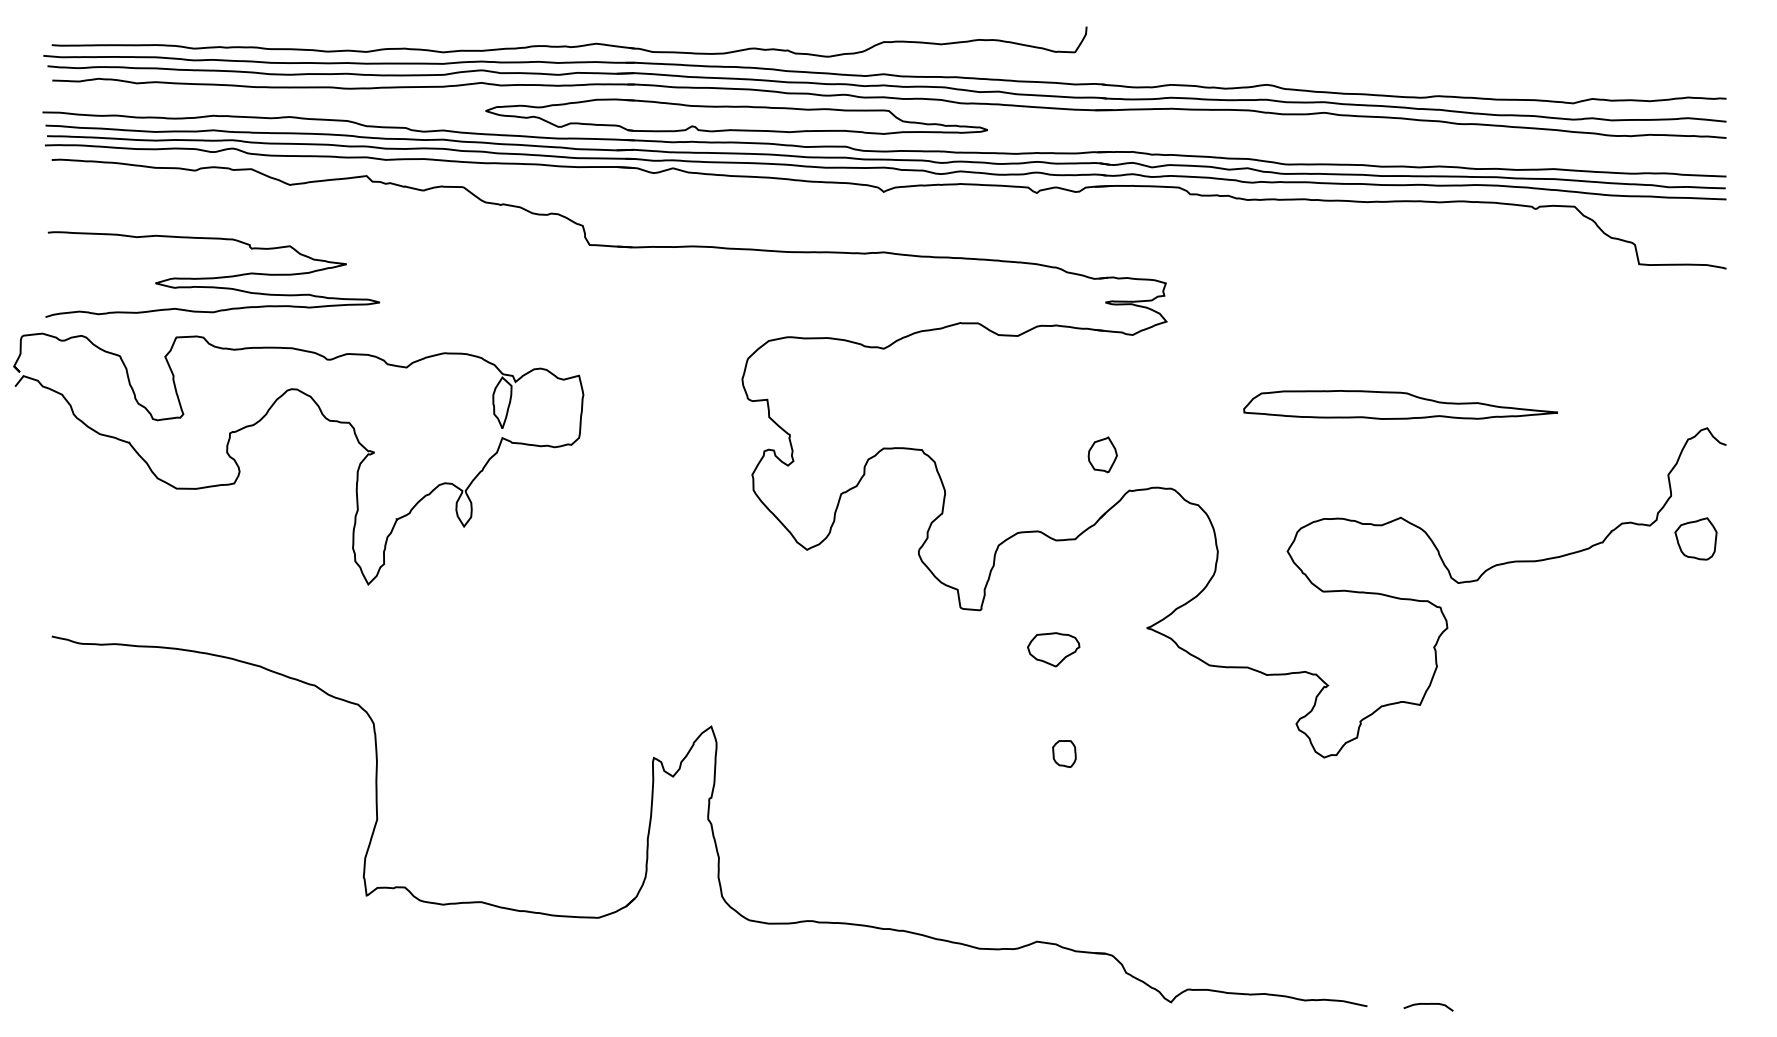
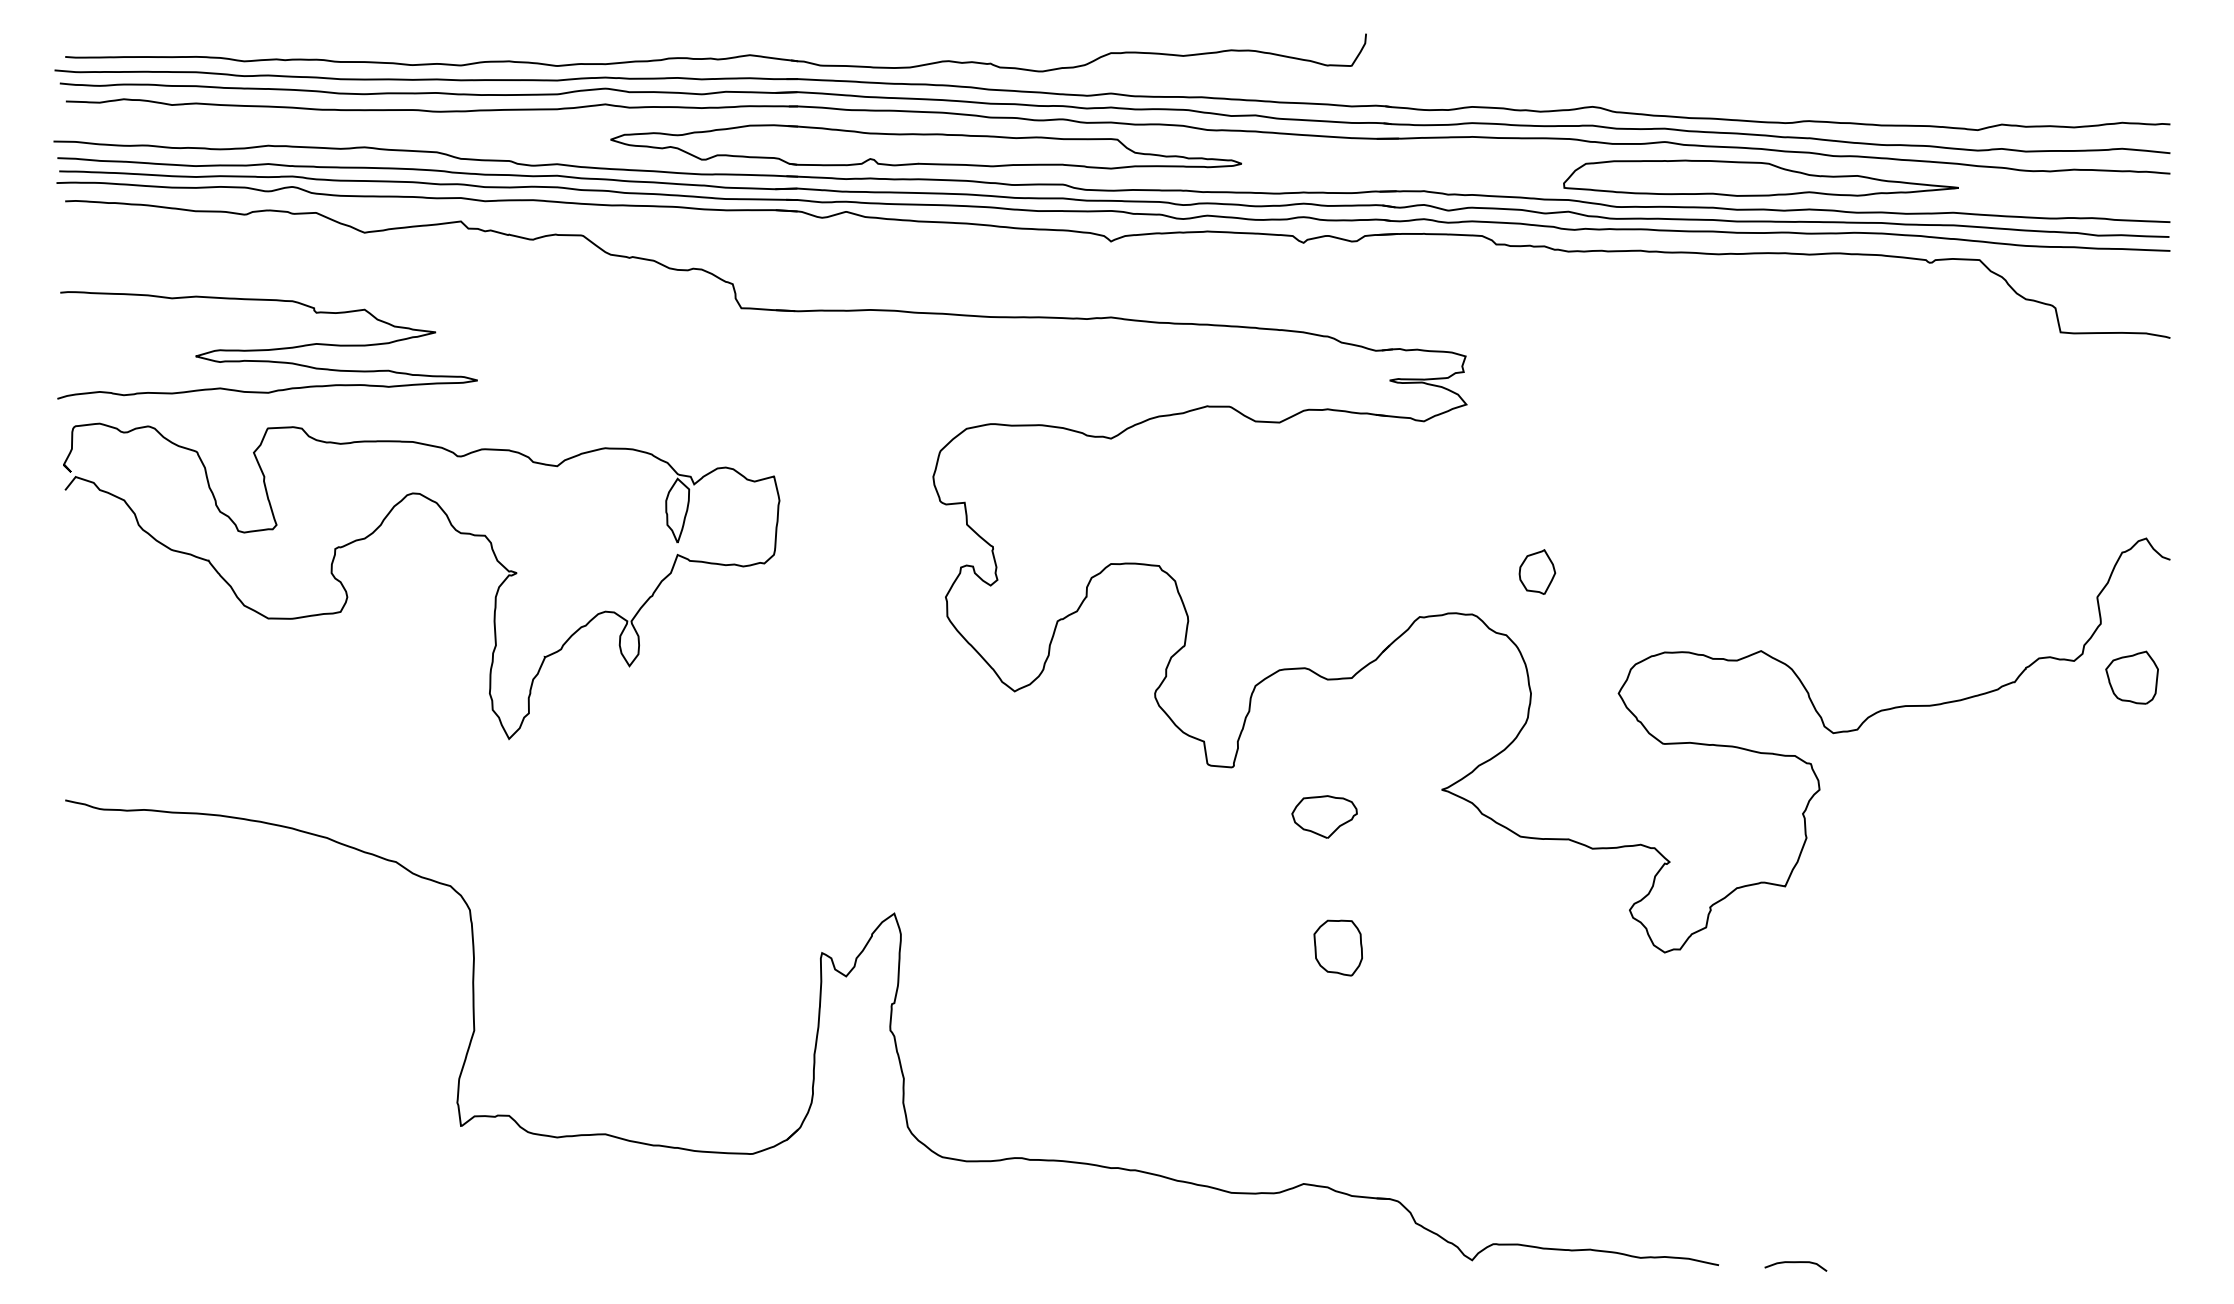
part: (1400, 404) -> (1760, 177), moved
part: (327, 420) -> (457, 532), moved
part: (1102, 454) -> (1537, 571), moved
part: (1063, 753) -> (1337, 947), size x1.67

